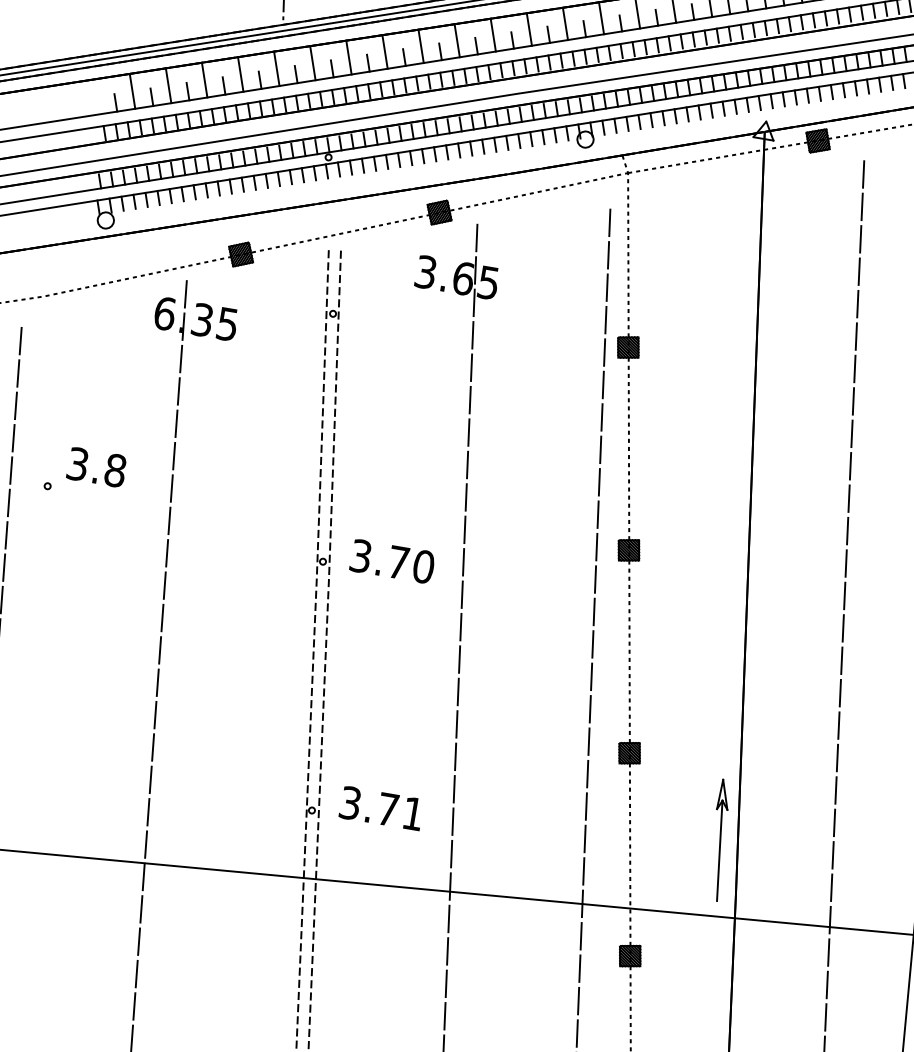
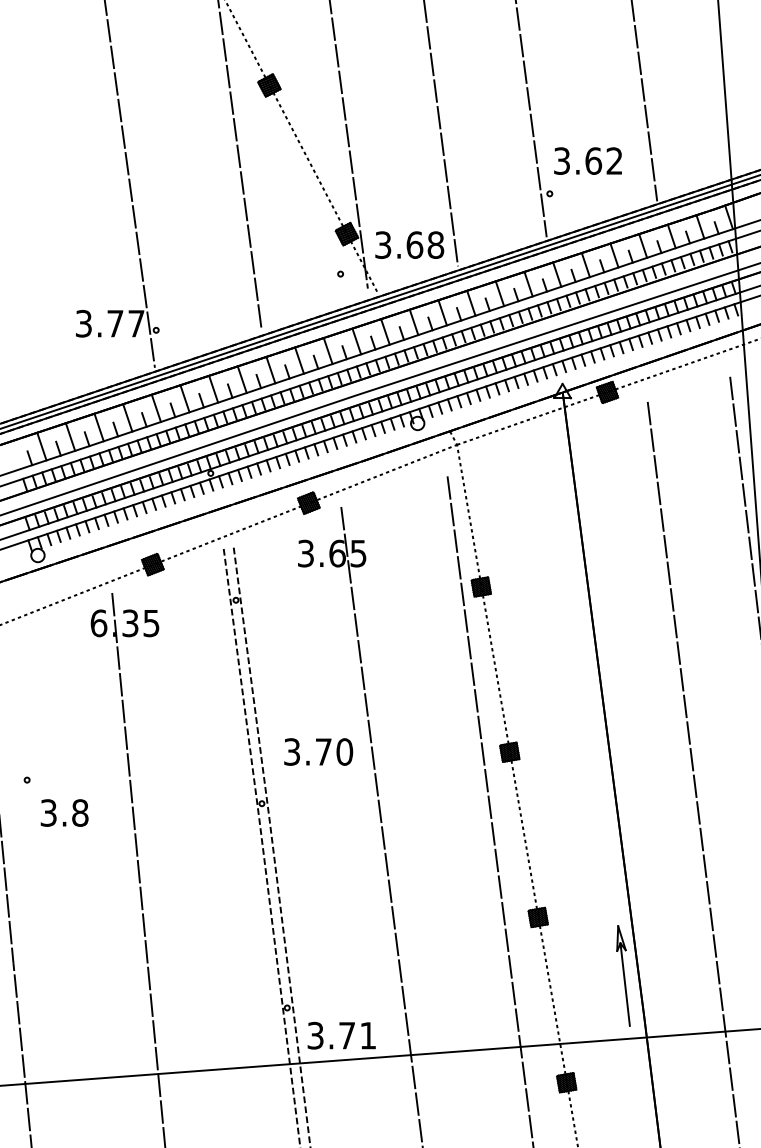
text: (96, 466) -> (64, 812), moved
text: (392, 560) -> (318, 751), moved
text: (381, 808) -> (341, 1035), moved

